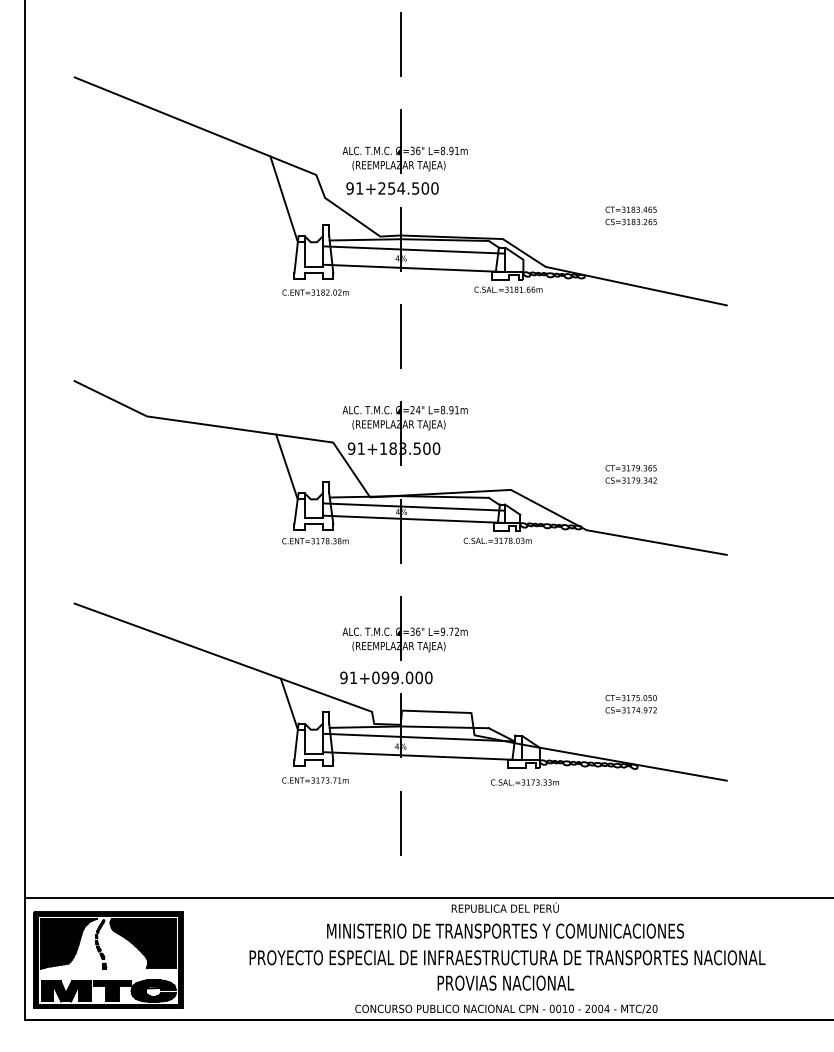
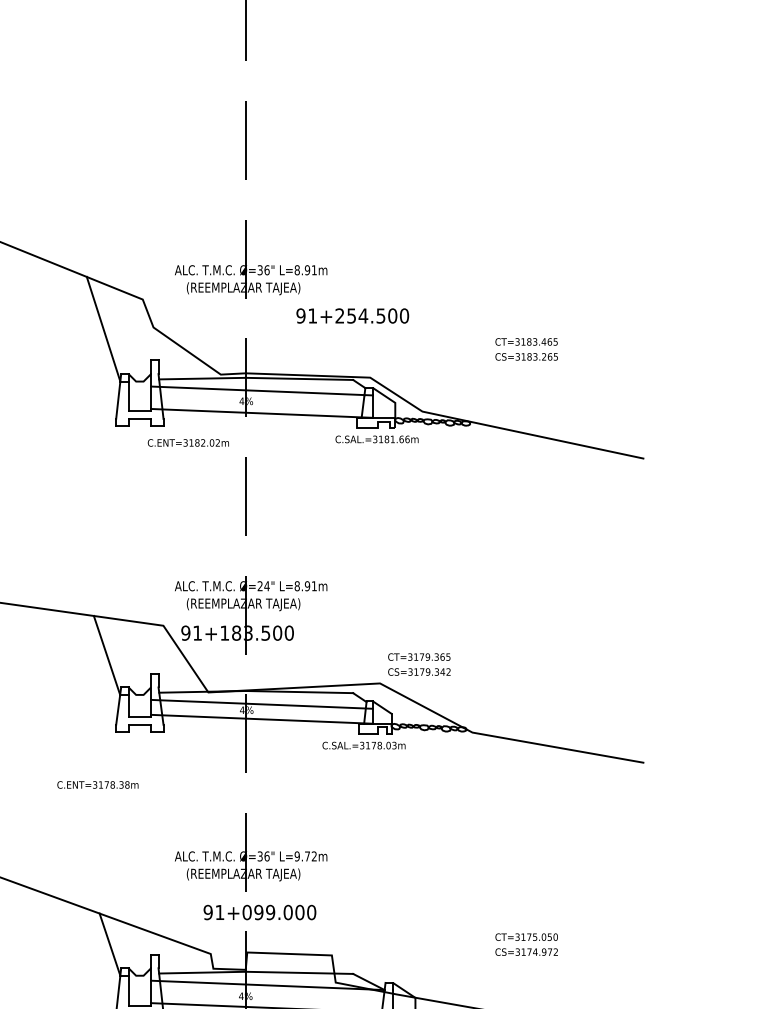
text: (392, 188) -> (352, 316), moved
text: (315, 292) -> (188, 442), moved
text: (630, 474) -> (418, 664), moved
text: (315, 541) -> (97, 785), moved
text: (386, 677) -> (260, 912), moved

